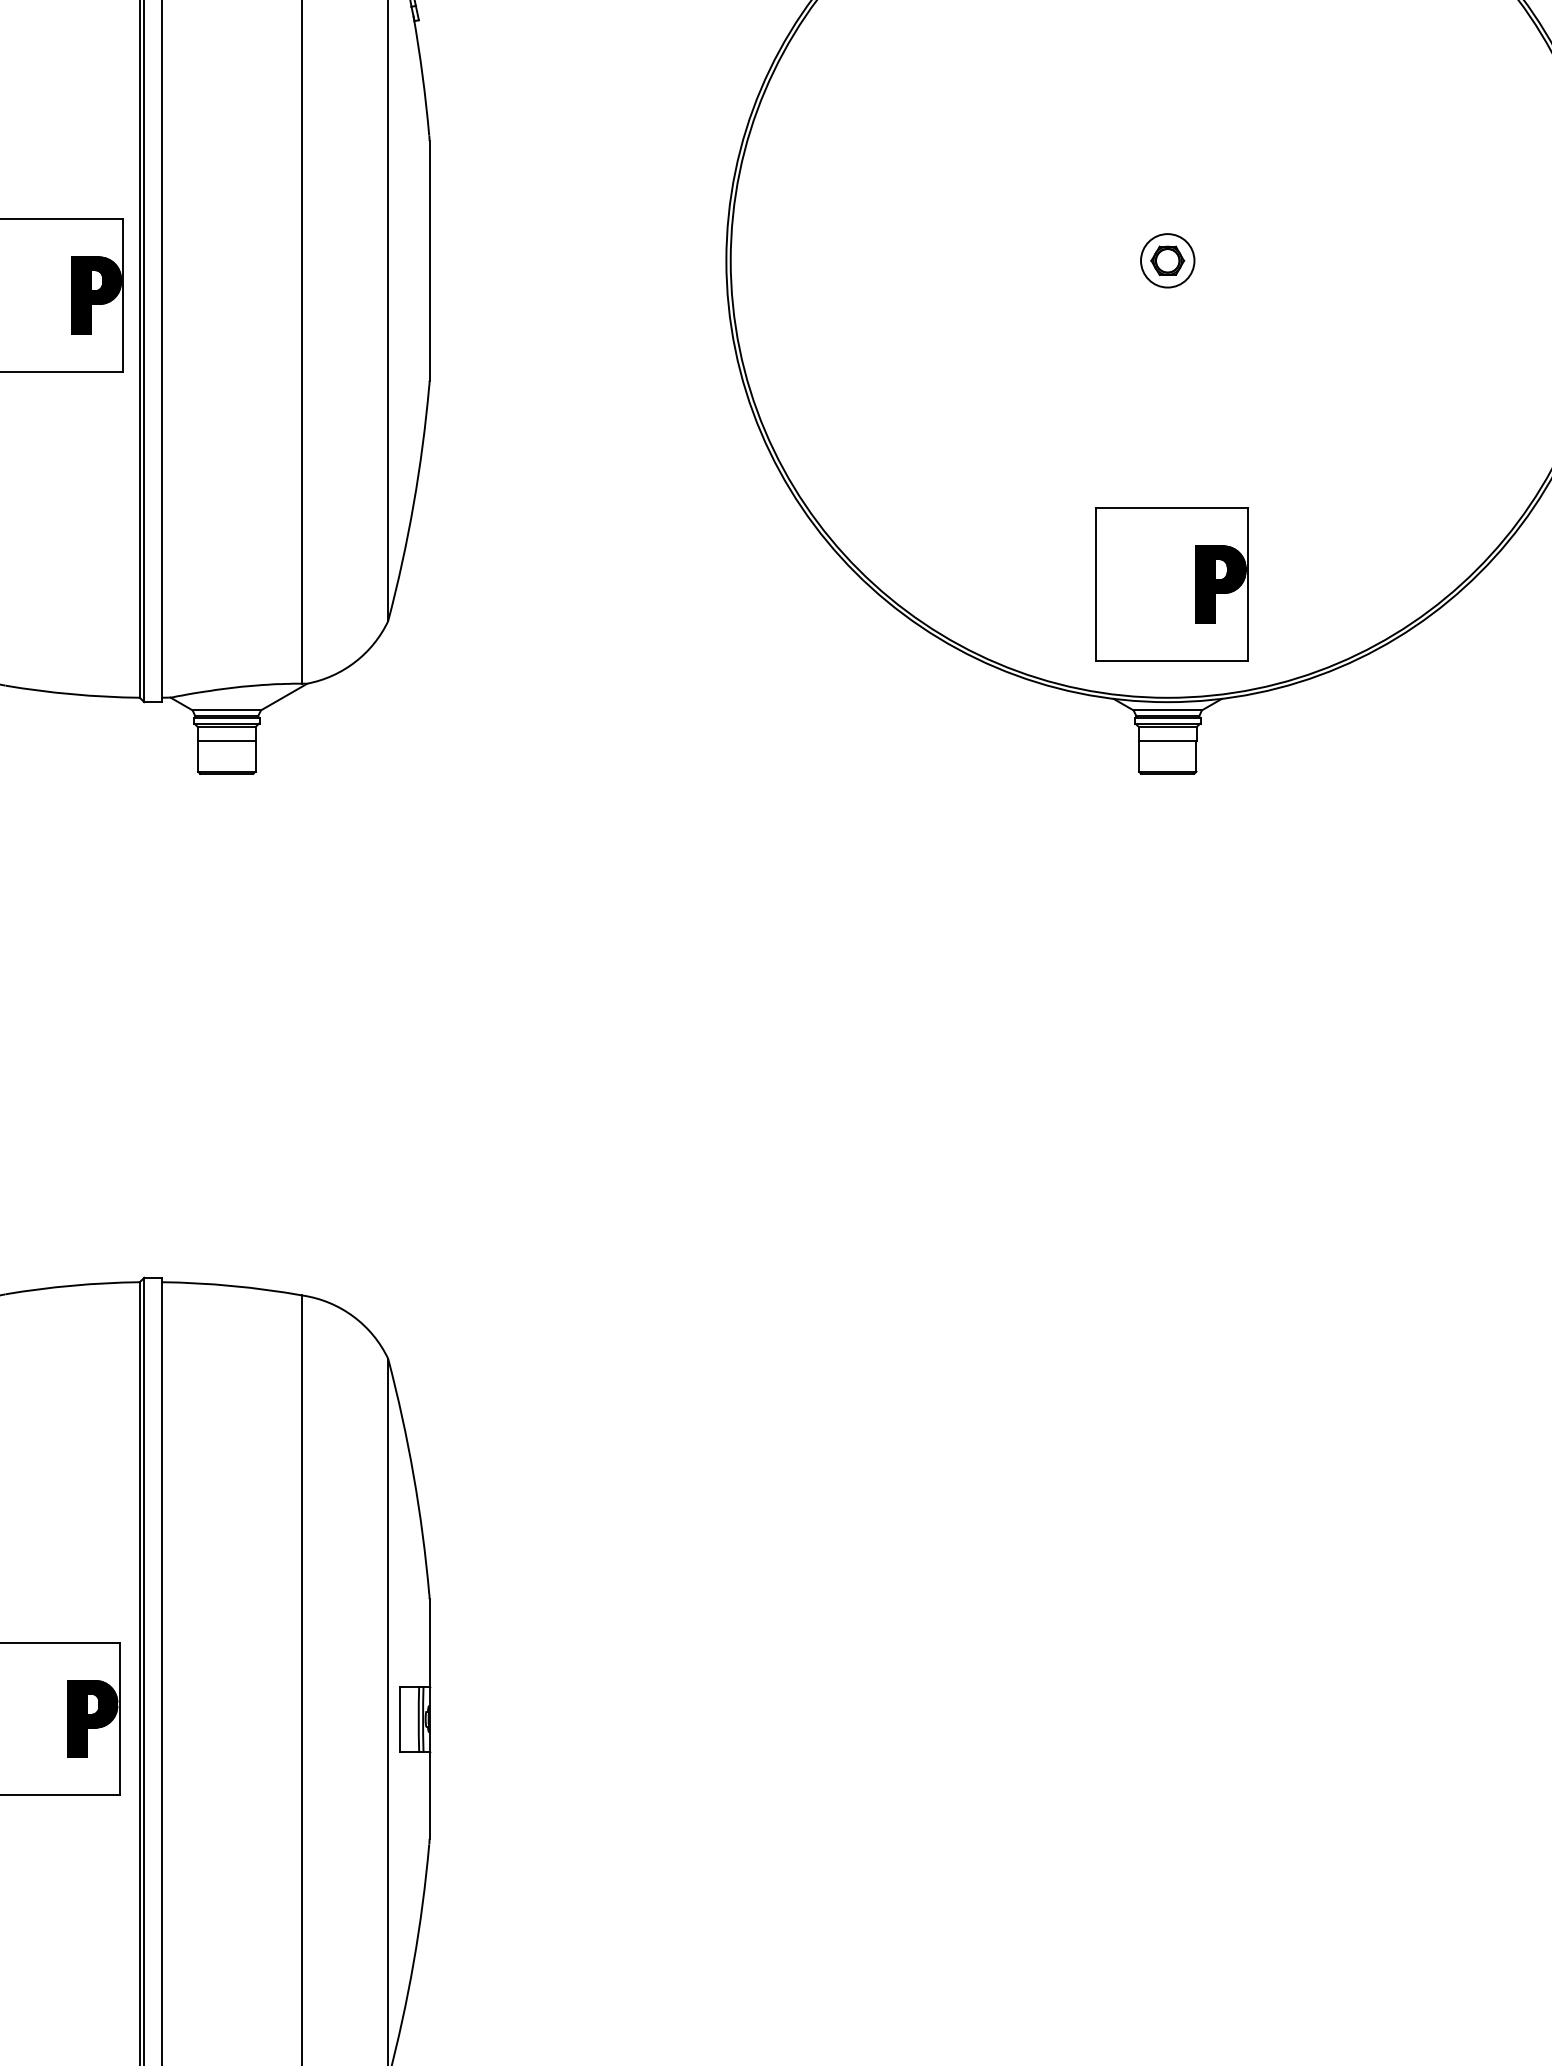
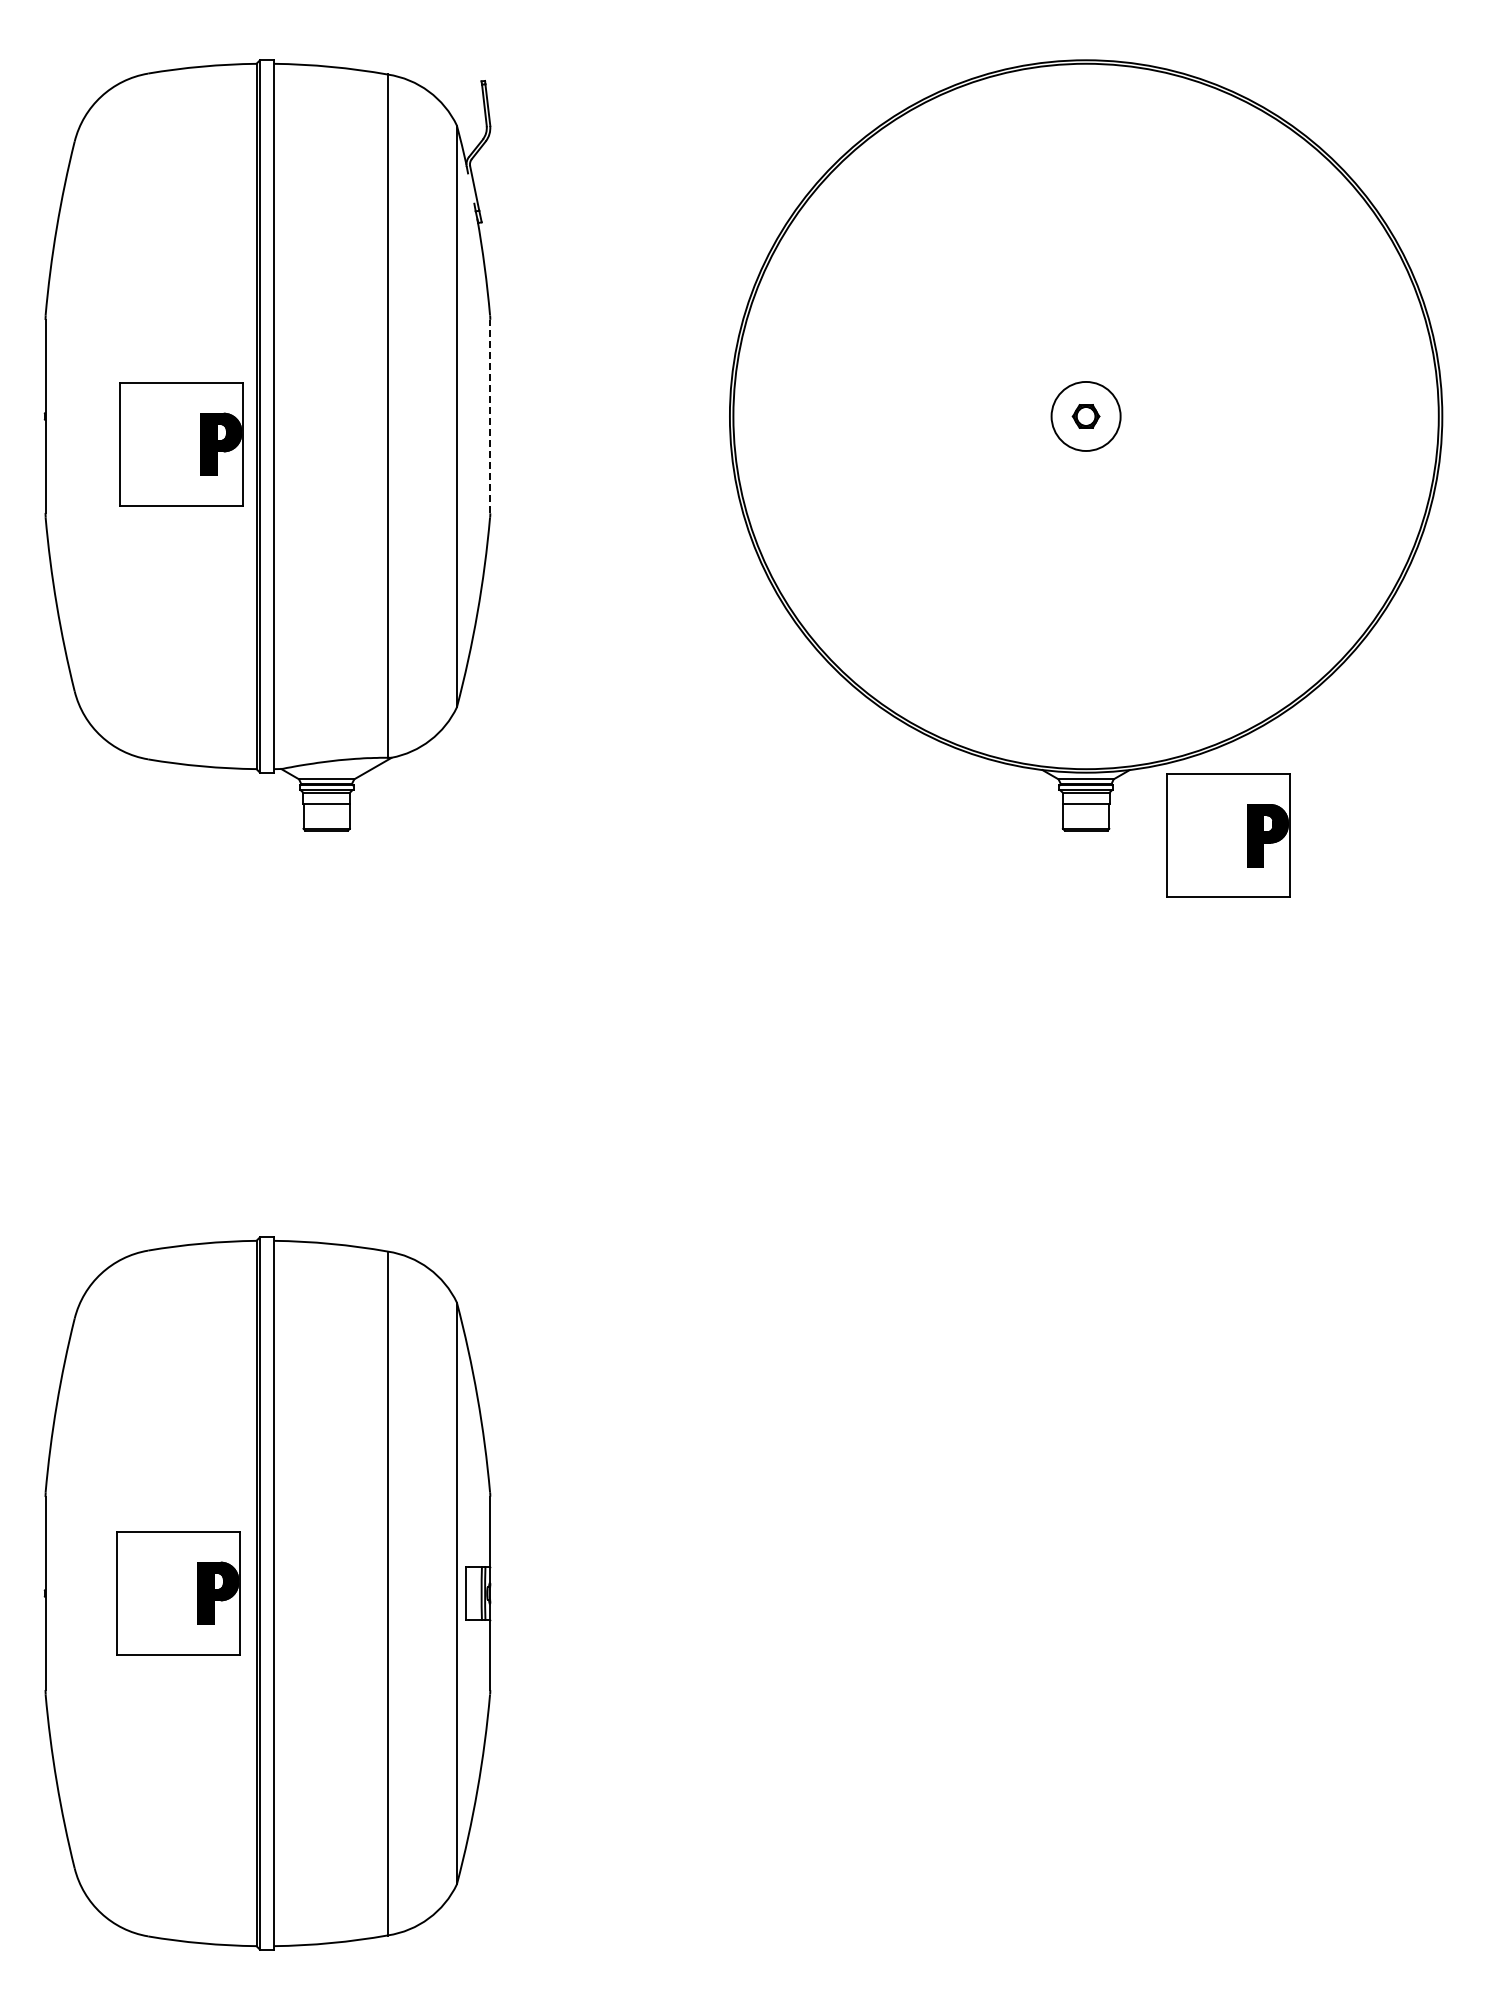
line: (429, 260) -> (490, 416), solid -> dashed
circle: (1166, 260) -> (1085, 416), size x1.6
part: (1171, 584) -> (1228, 835), moved

